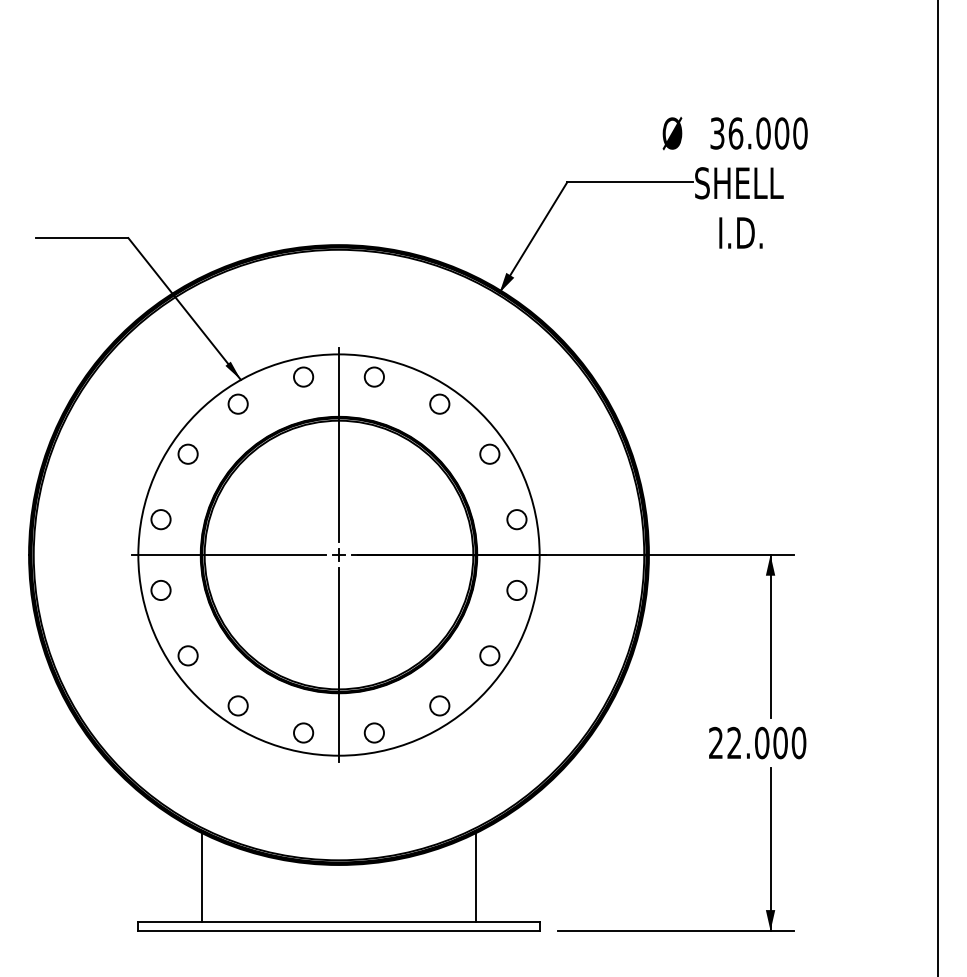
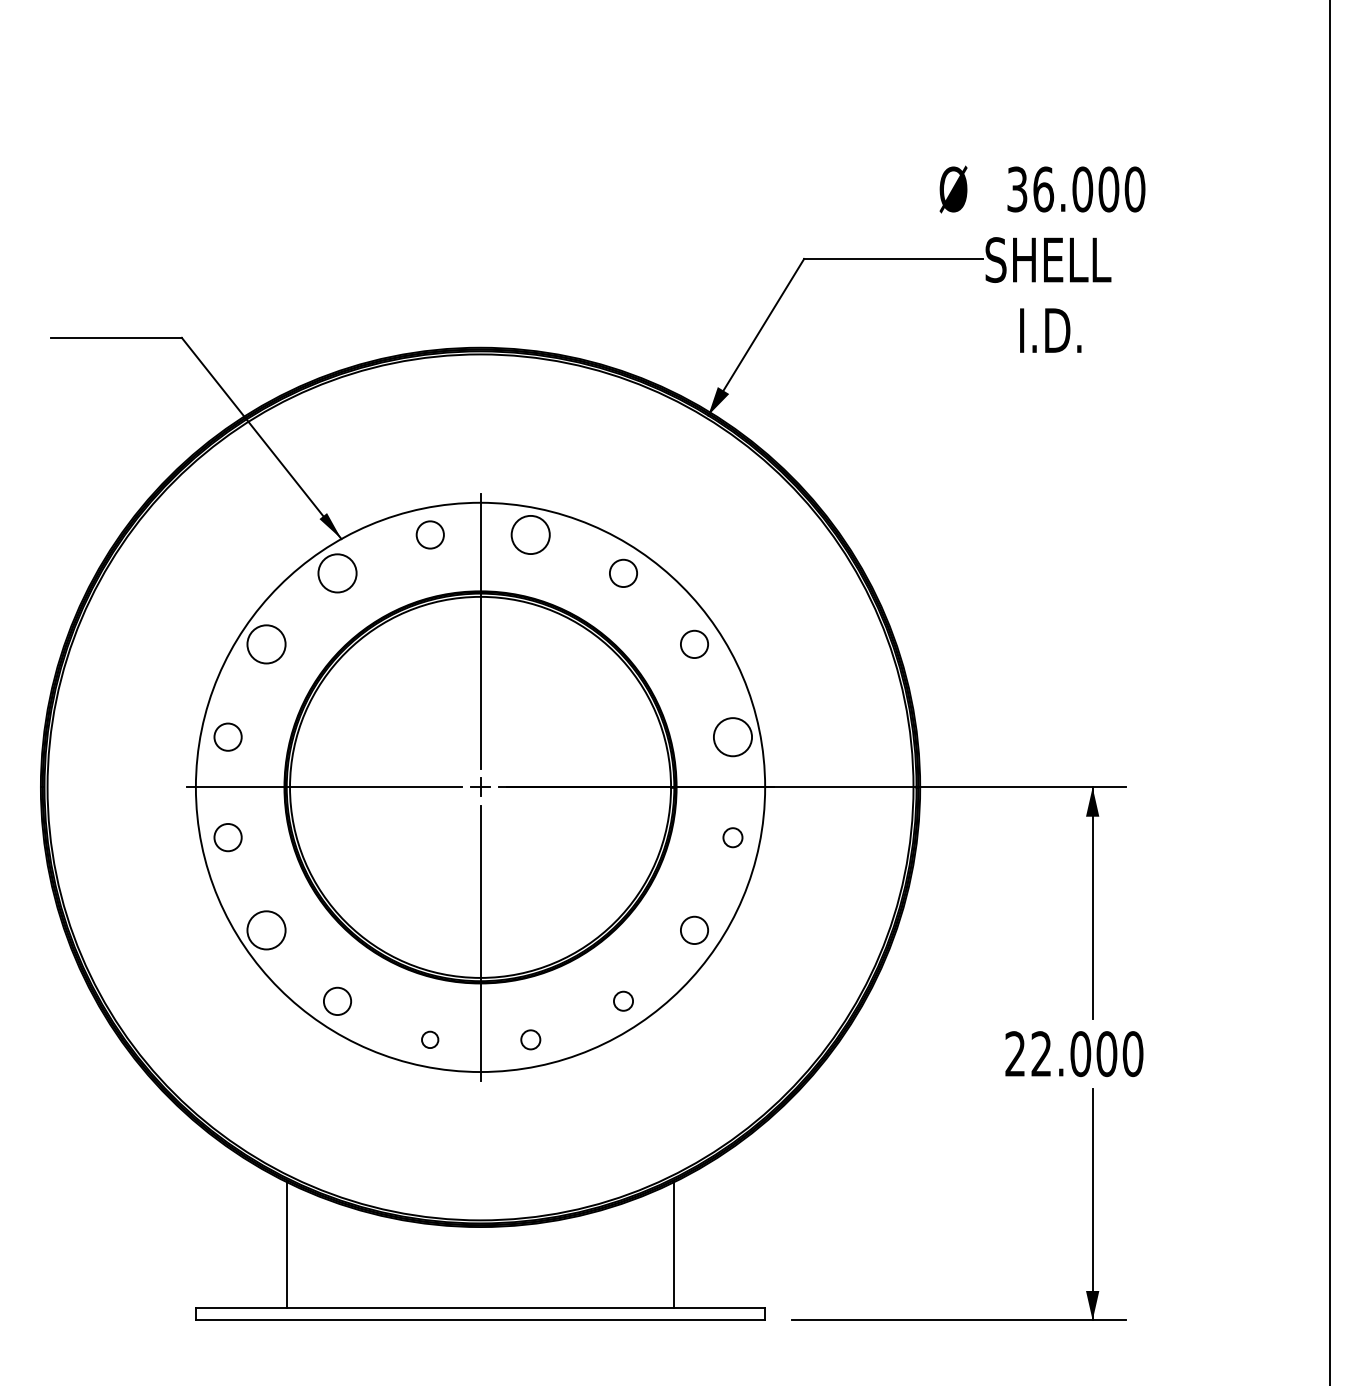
circle: (374, 376) -> (530, 534), size x1.4
circle: (238, 404) -> (337, 573), size x1.4
circle: (188, 454) -> (266, 644), size x1.4
circle: (516, 519) -> (732, 736), size x1.4
circle: (516, 590) -> (732, 837), size x0.7
circle: (188, 655) -> (266, 930), size x1.4
circle: (439, 705) -> (623, 1000), size x0.7
circle: (303, 732) -> (429, 1039), size x0.6
circle: (374, 732) -> (530, 1039), size x0.7

